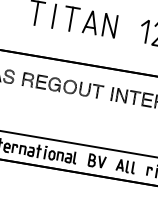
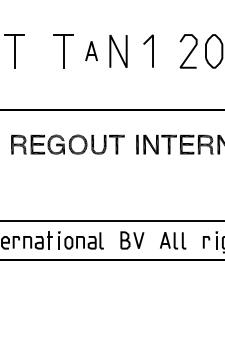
line: (54, 16) -> (39, 51), removed
part: (91, 21) -> (91, 50), size x0.6
line: (146, 31) -> (152, 50), moved

